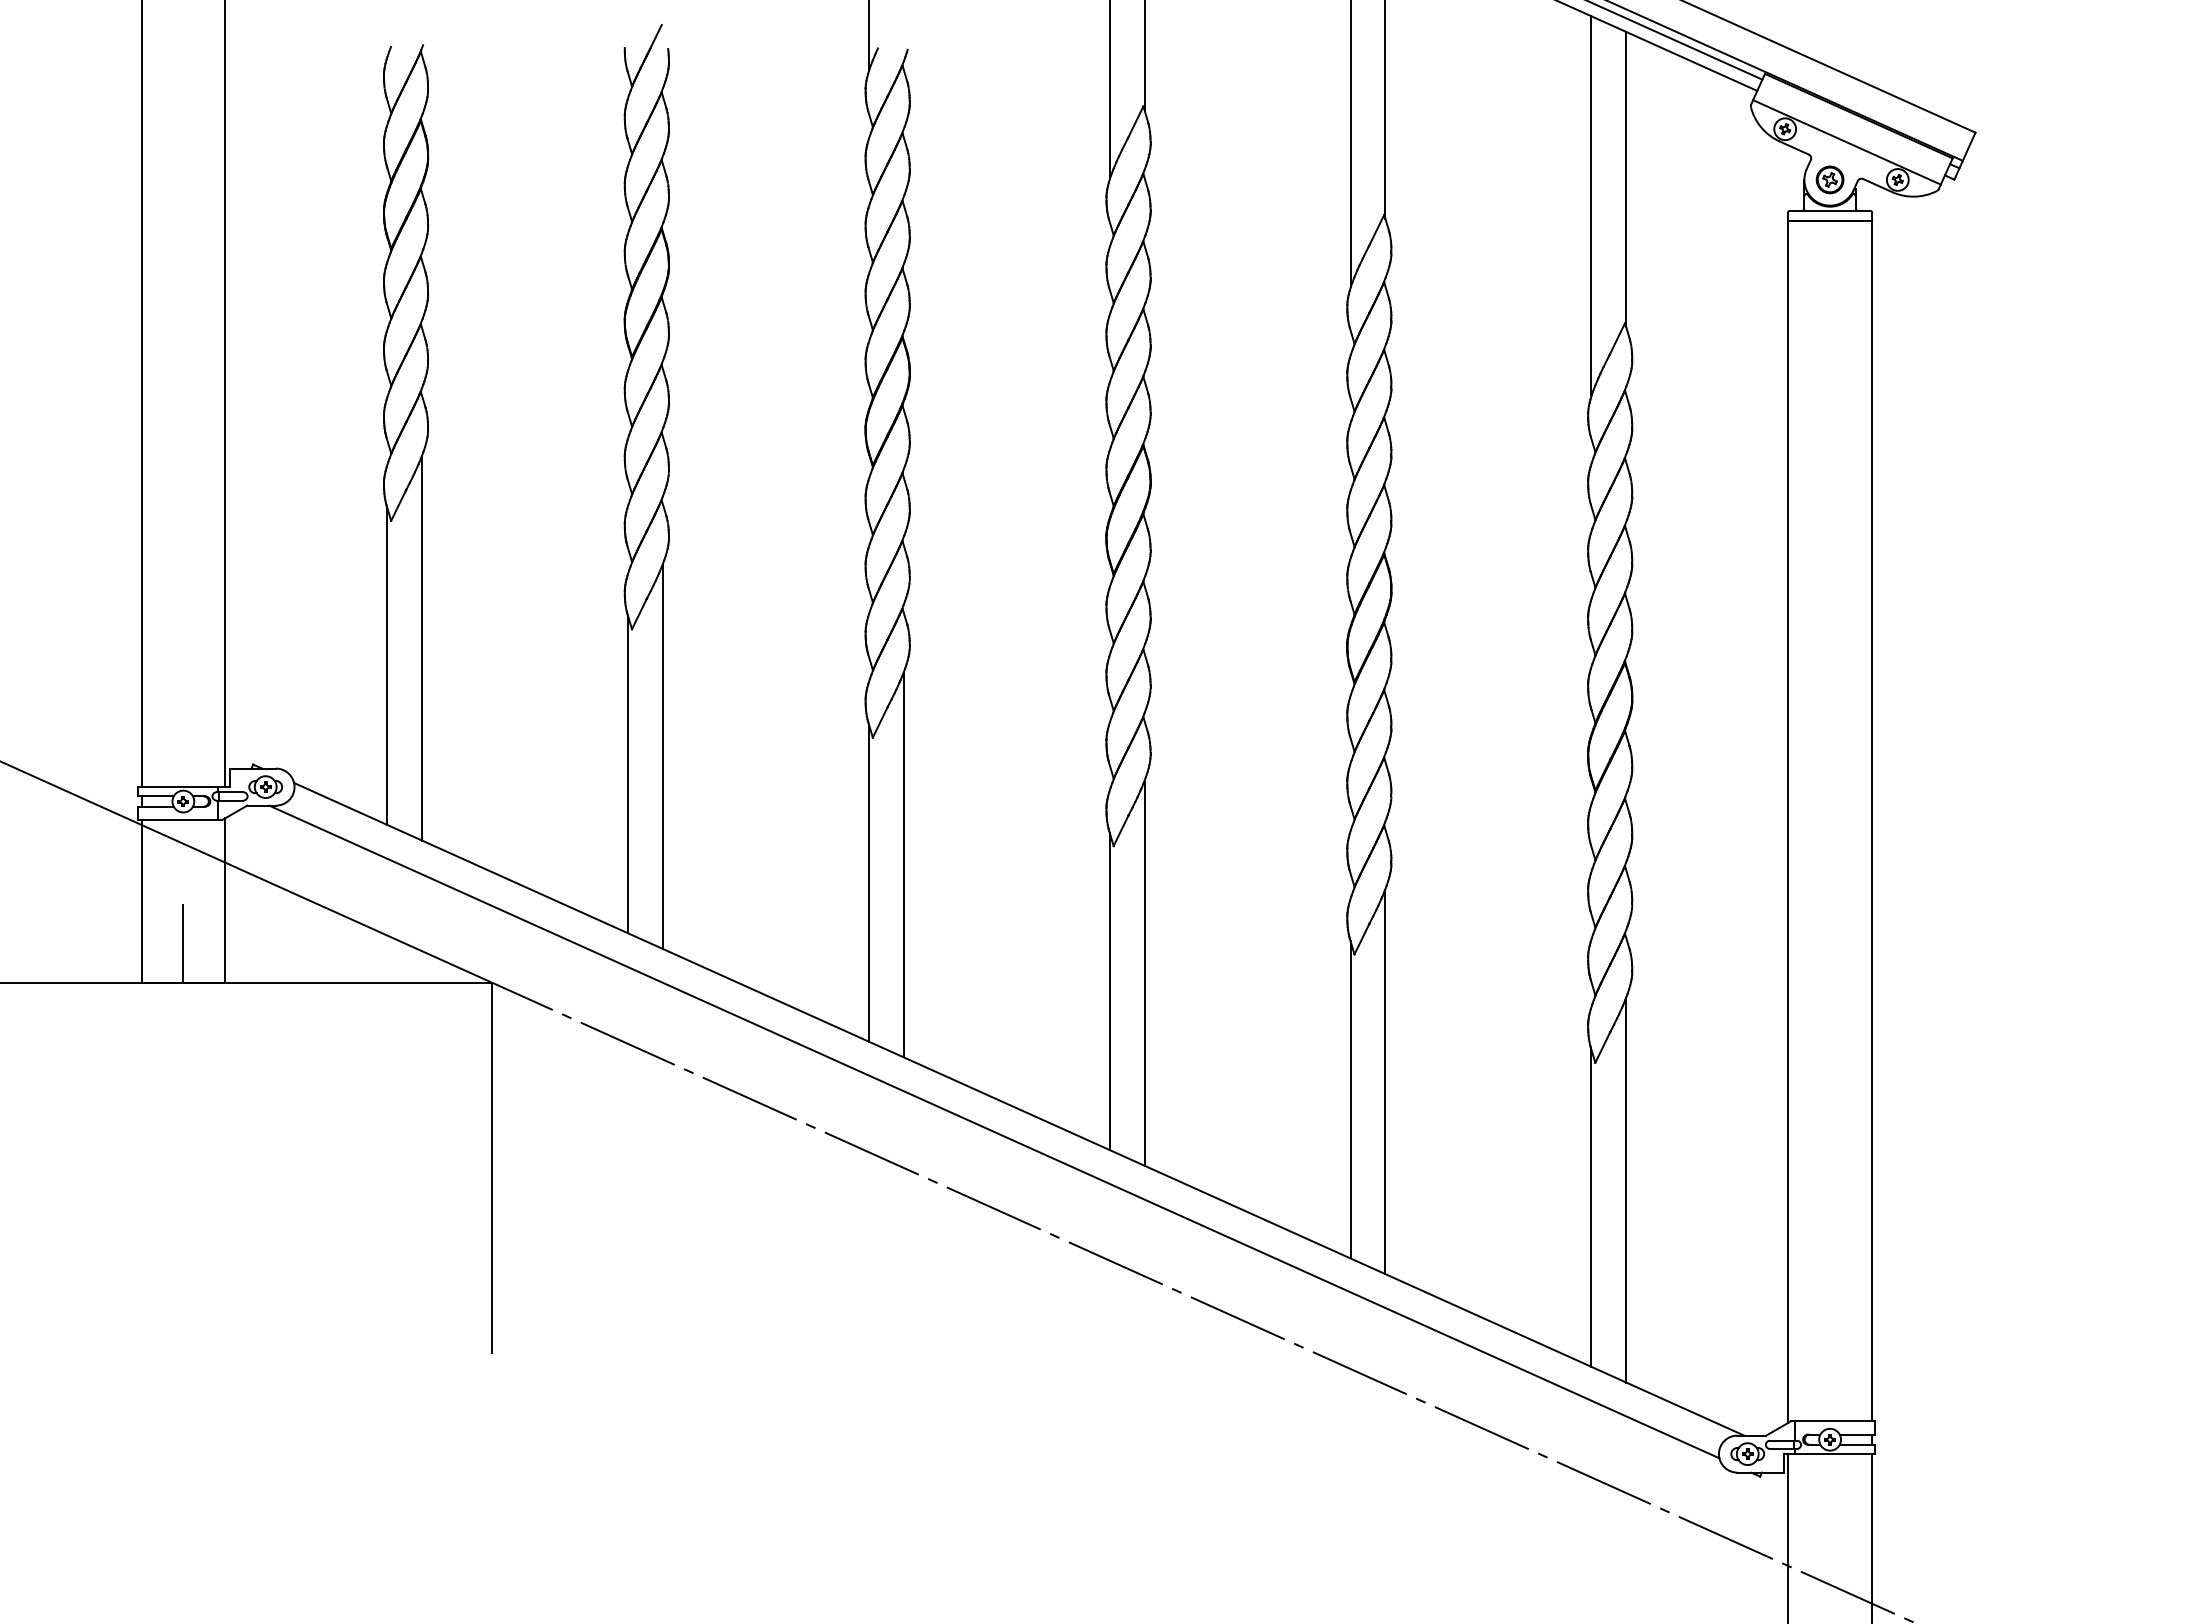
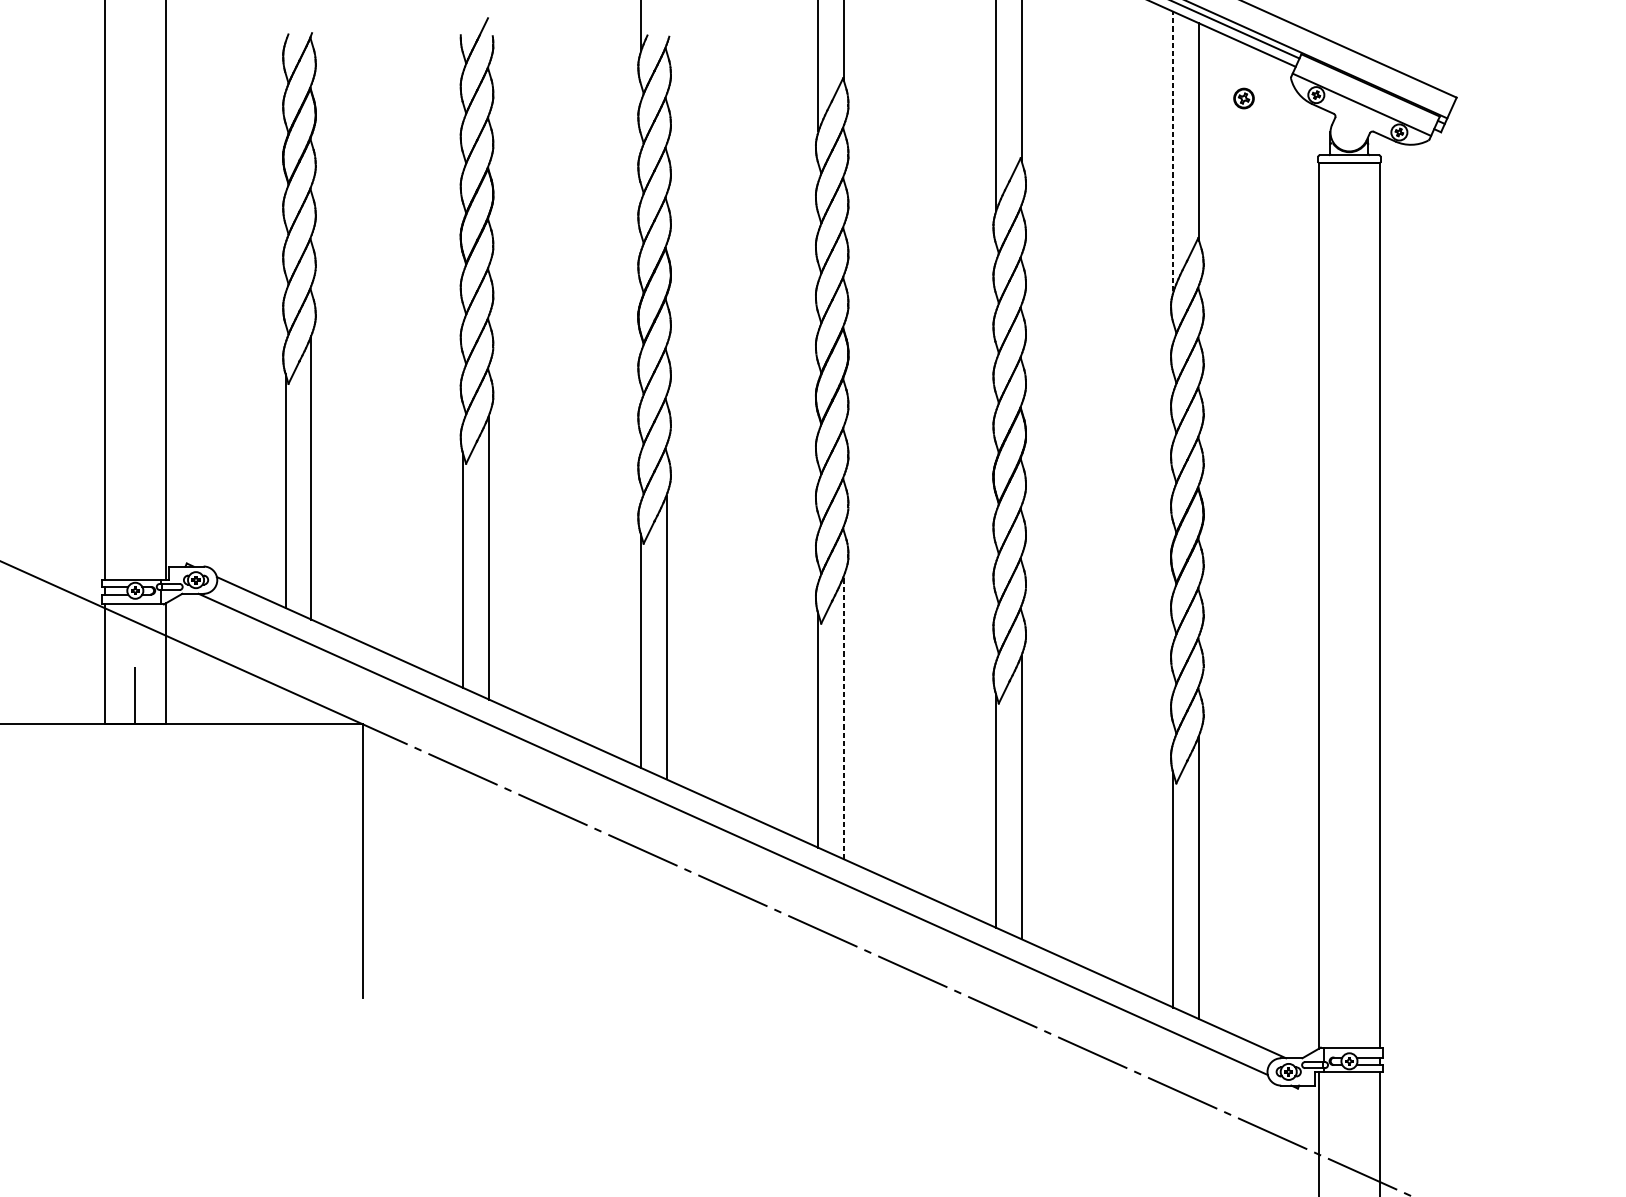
part: (1829, 179) -> (1243, 98), moved
line: (1591, 205) -> (1173, 151), solid -> dashed
line: (1144, 973) -> (843, 717), solid -> dashed

